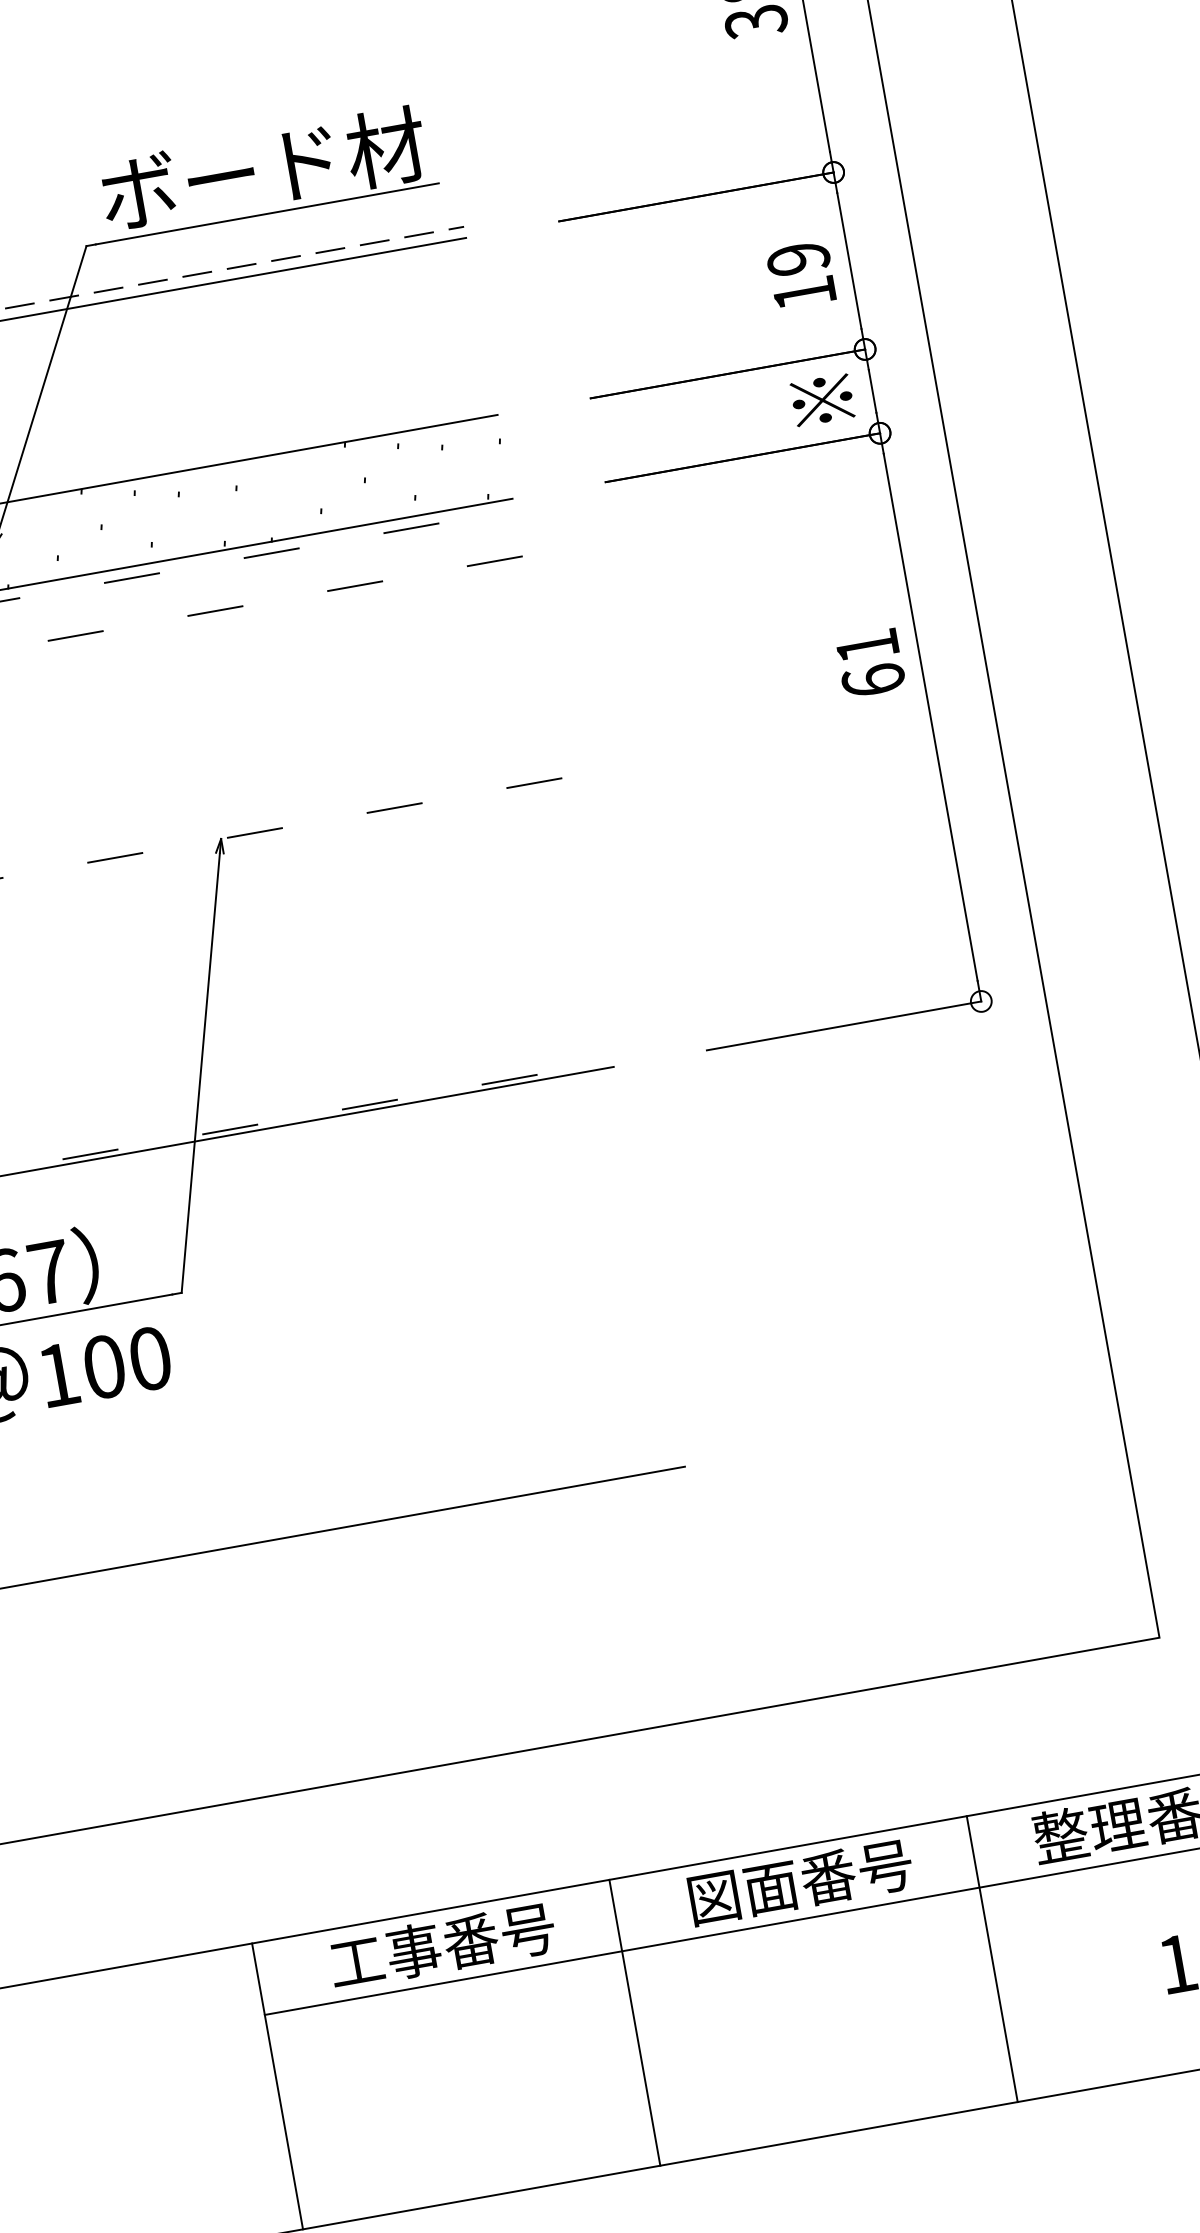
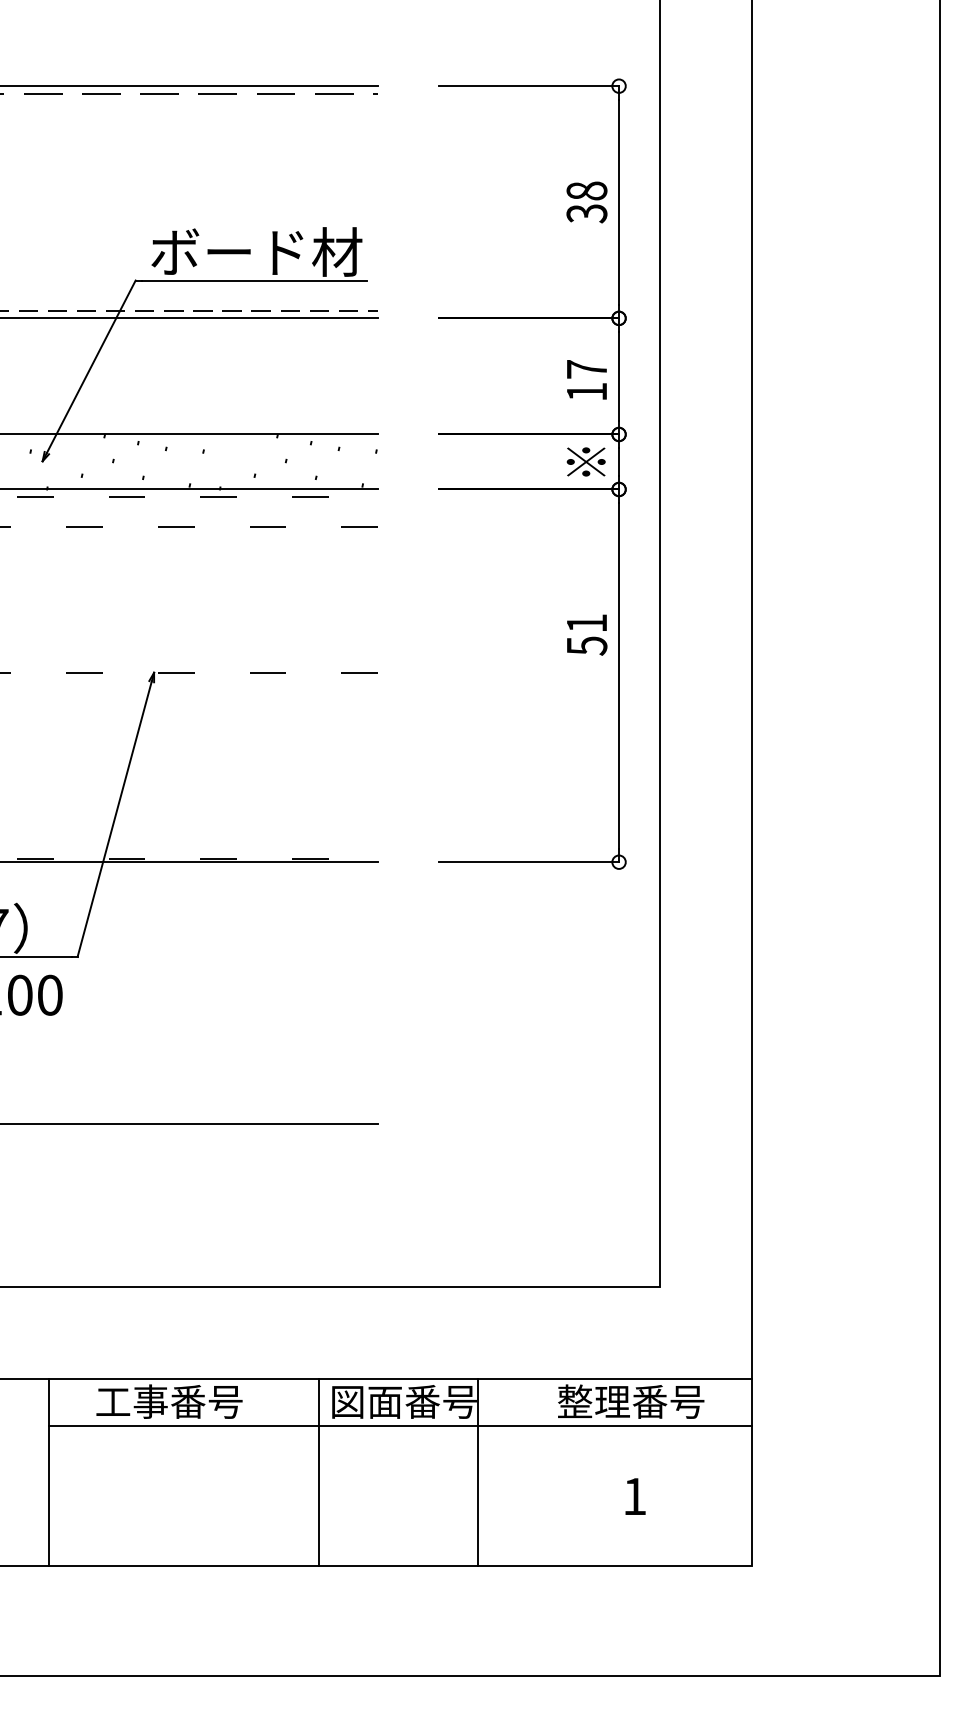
text: (797, 259) -> (586, 369), 19 -> 17
text: (872, 679) -> (586, 645), 61 -> 51
line: (992, 1959) -> (477, 1472), moved
line: (635, 2022) -> (319, 1472), moved

